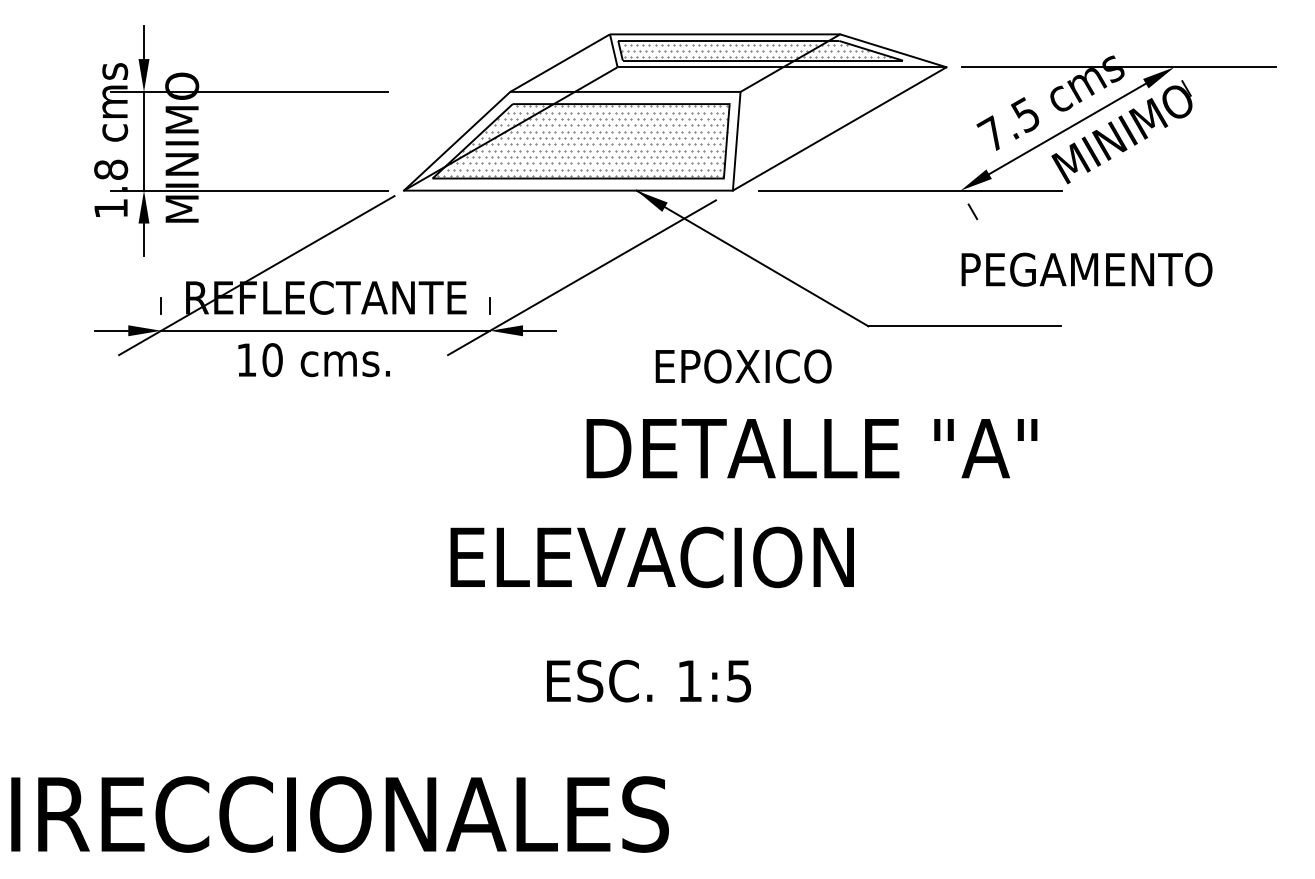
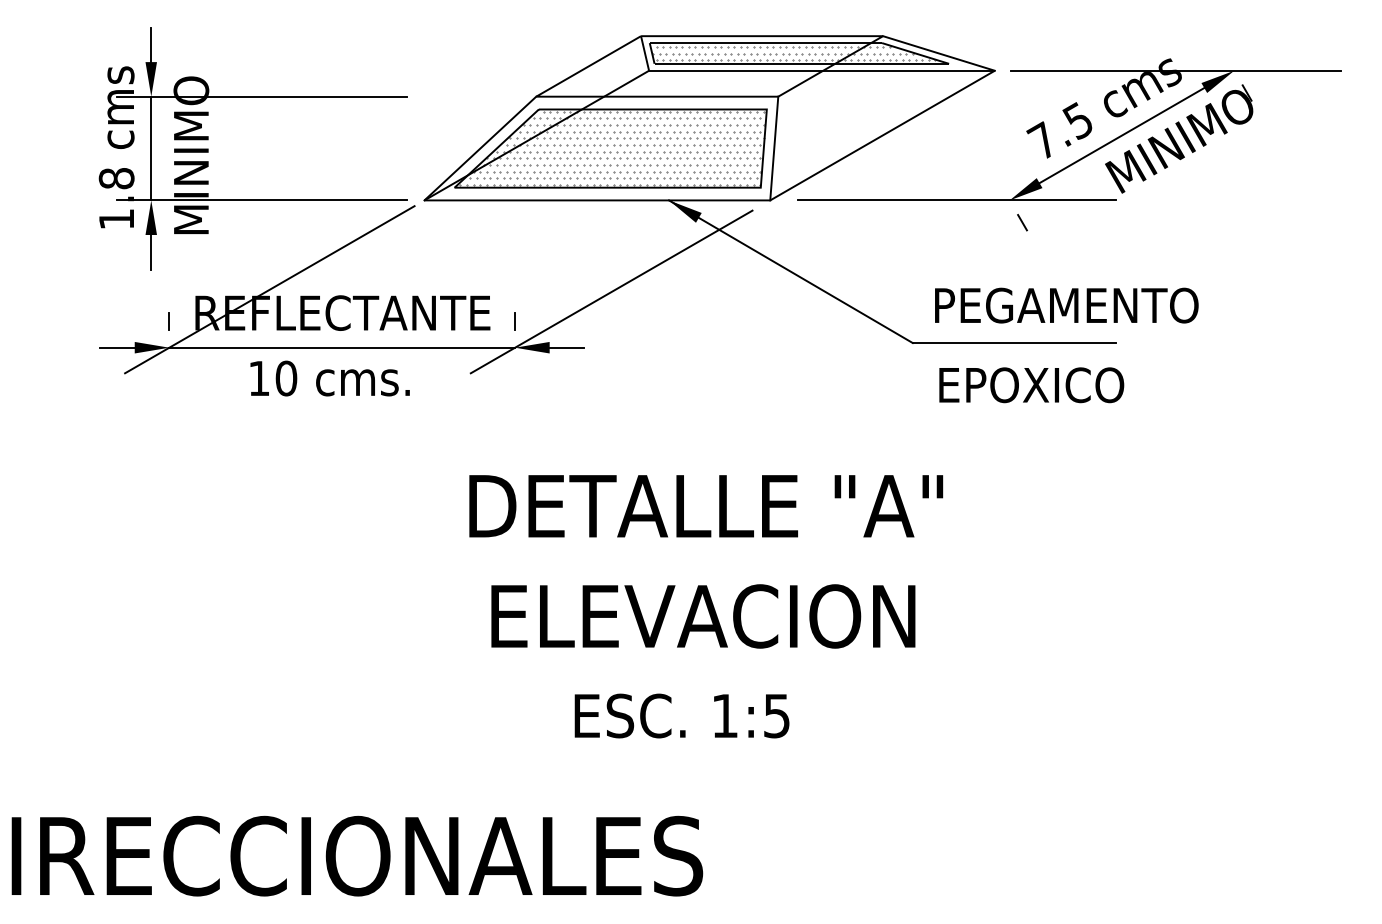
text: (1086, 269) -> (1066, 305), moved
text: (743, 366) -> (1031, 385), moved
text: (811, 448) -> (705, 506), moved
text: (651, 557) -> (702, 616), moved

